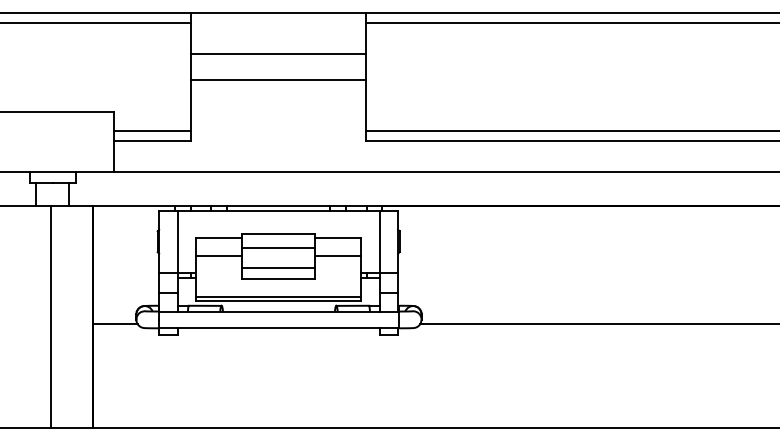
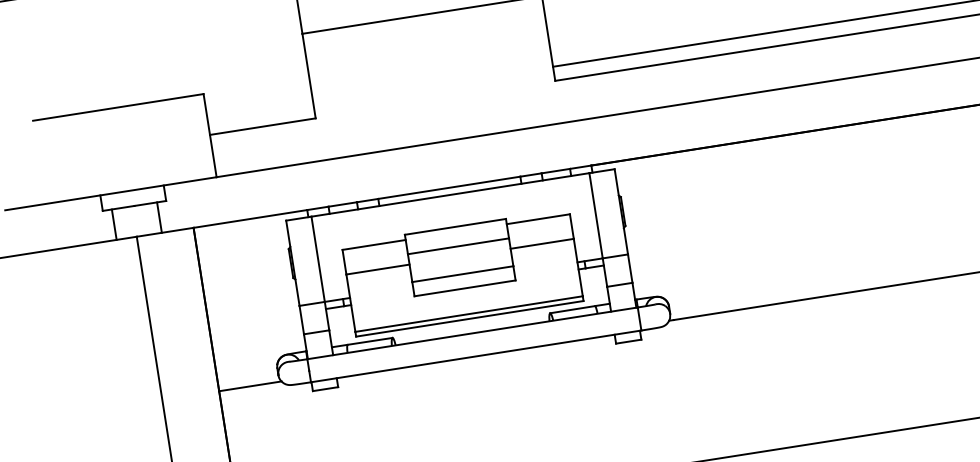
line: (152, 131) -> (260, 113), removed

